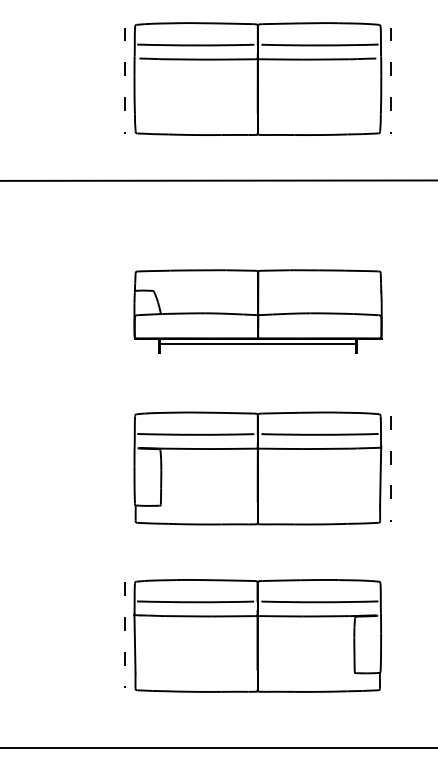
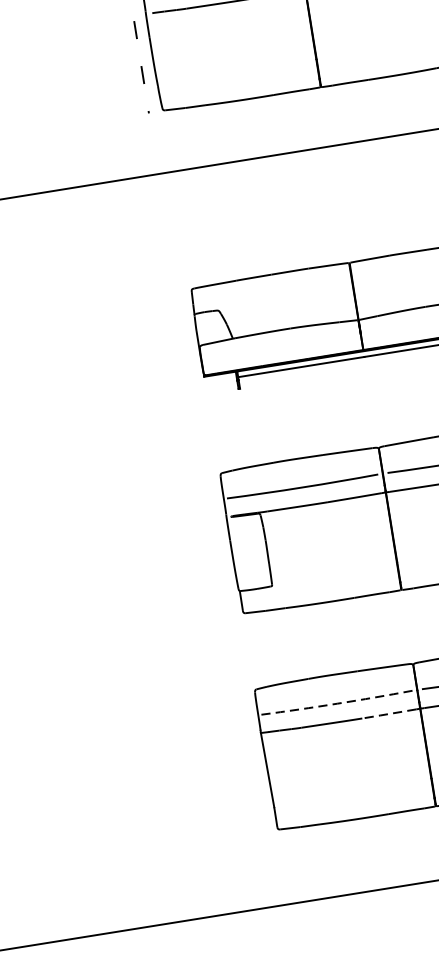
arc: (195, 602) -> (337, 704), solid -> dashed
line: (233, 616) -> (389, 714), solid -> dashed
line: (124, 630) -> (251, 754), removed

